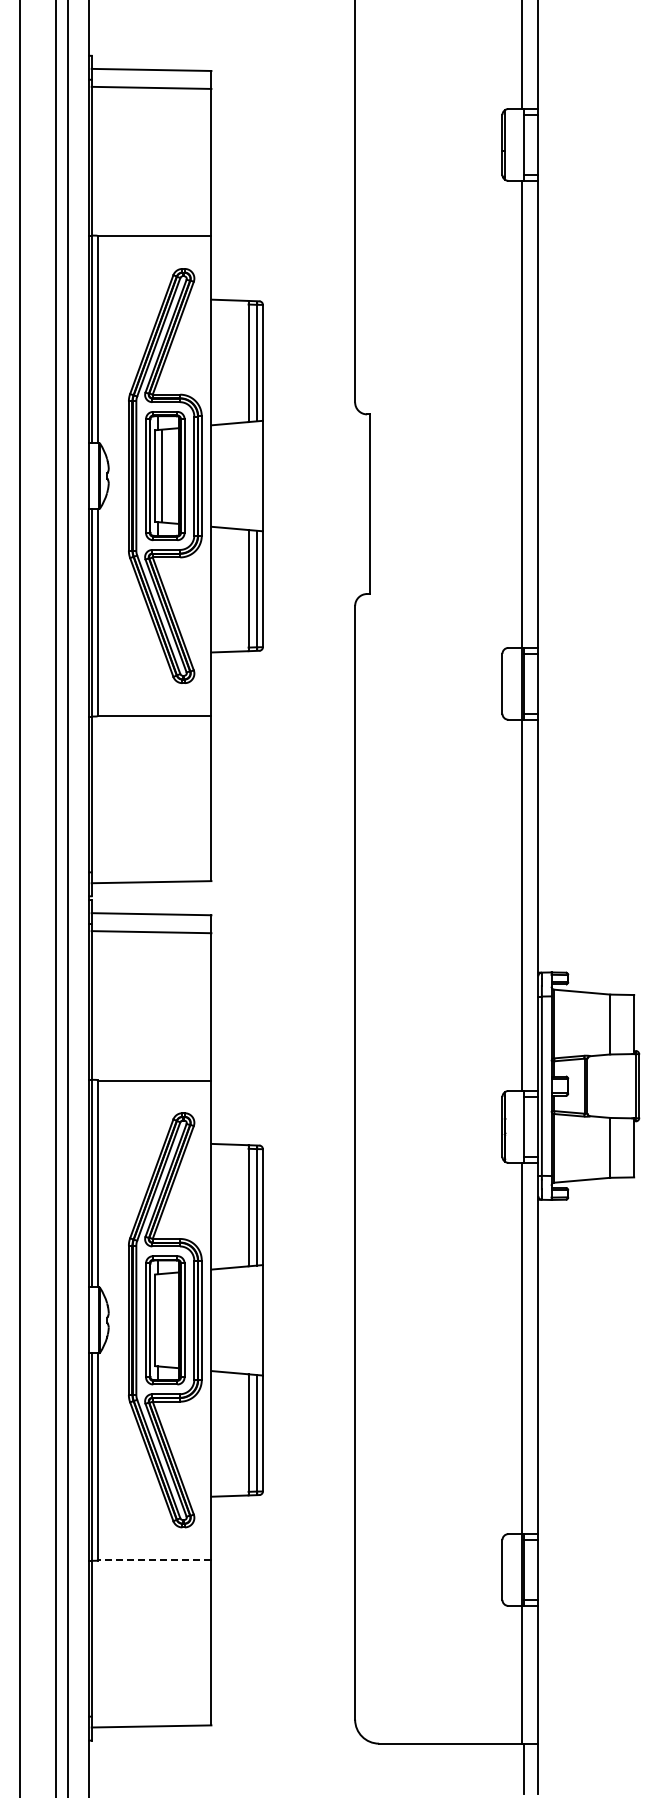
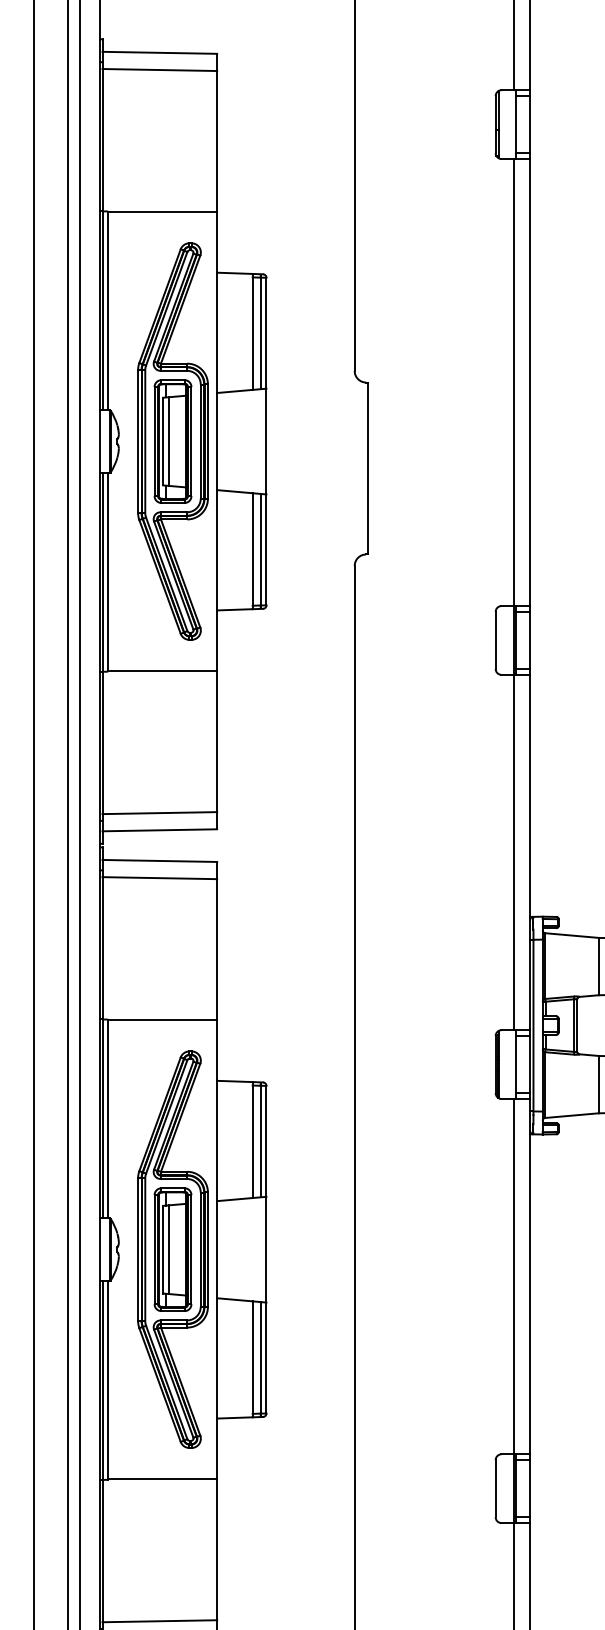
line: (151, 864) -> (159, 813), added
line: (161, 1319) -> (169, 1248), added
line: (154, 1559) -> (162, 1478), dashed -> solid
line: (151, 1708) -> (159, 1621), added

